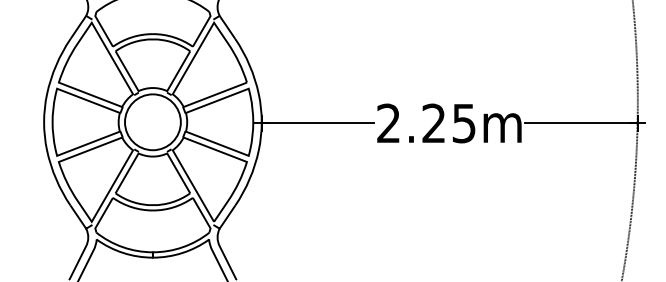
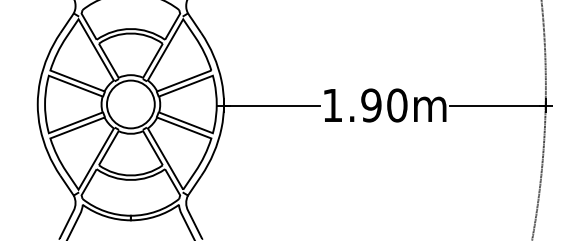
text: (425, 123) -> (364, 105), 2.25m -> 1.90m

